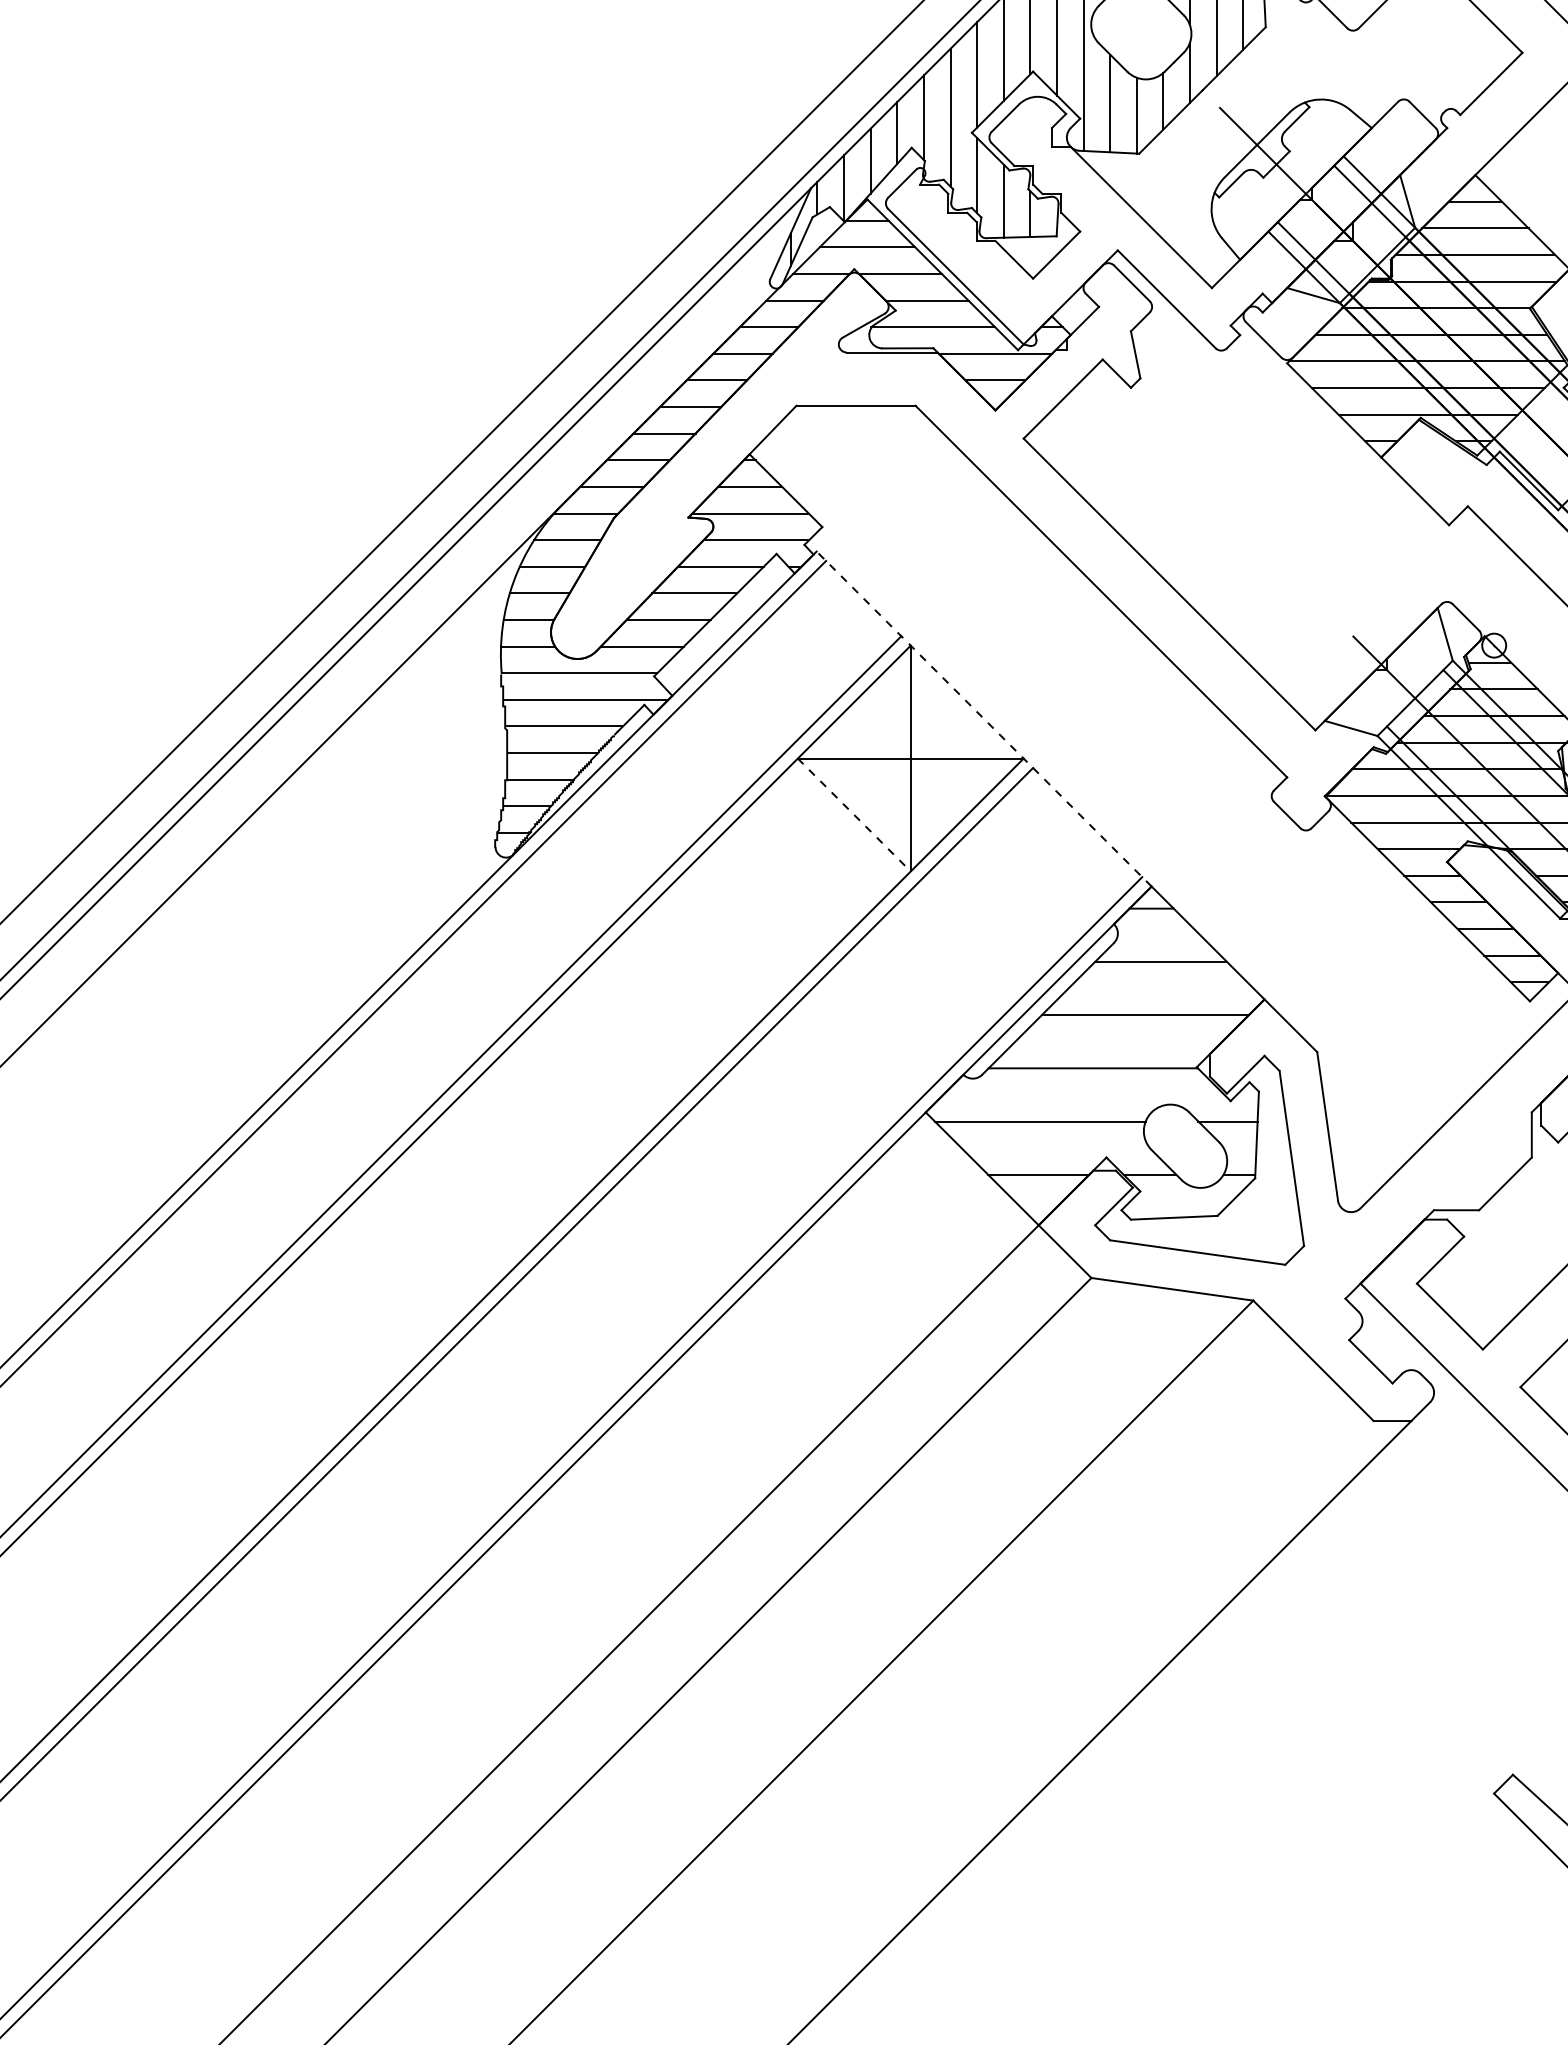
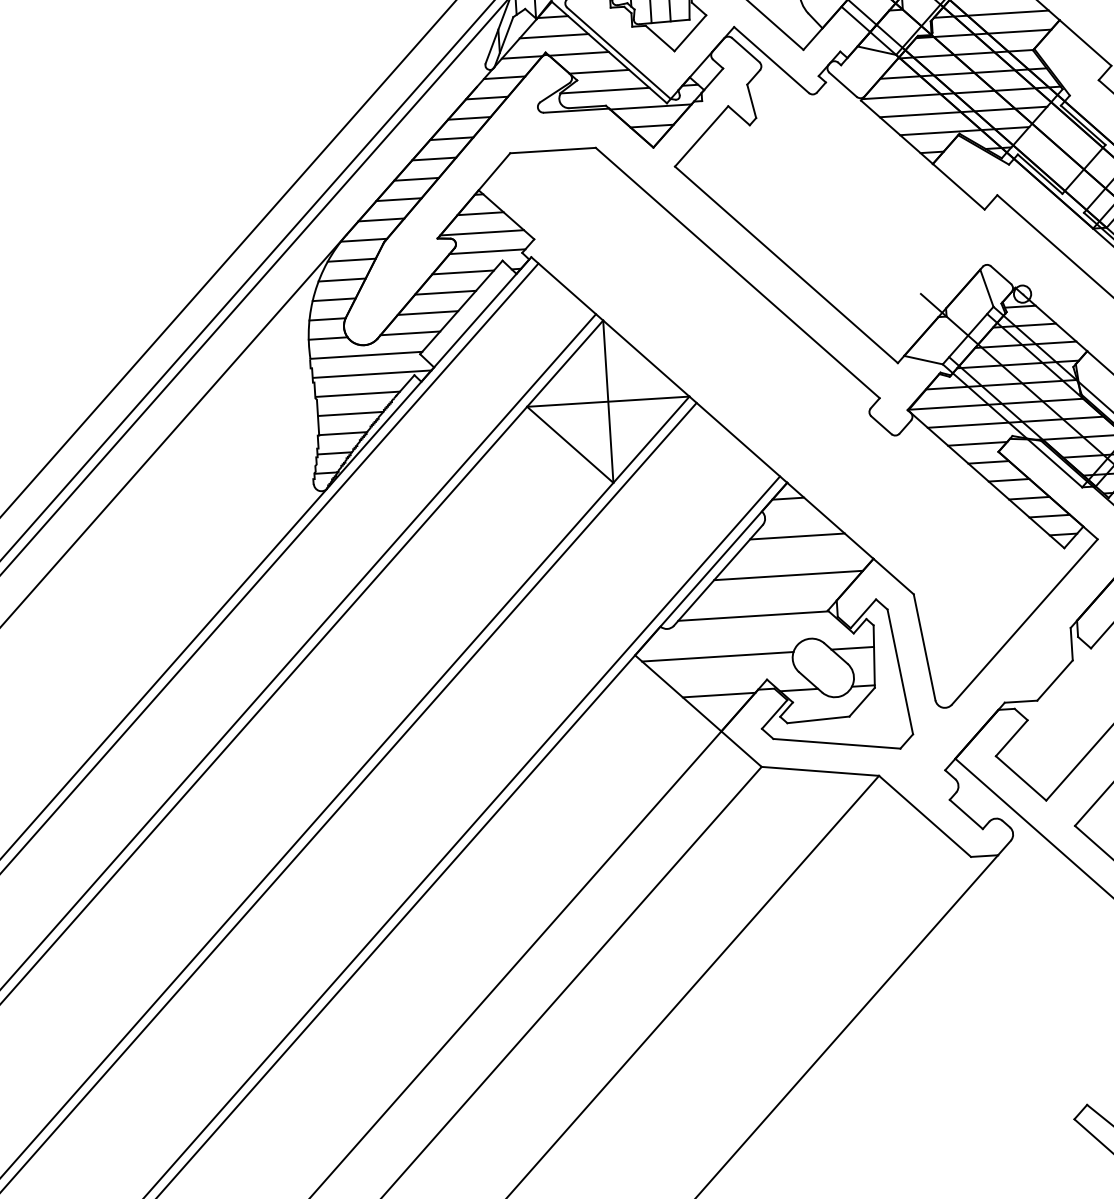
line: (984, 719) -> (659, 370), dashed -> solid
line: (854, 815) -> (570, 445), dashed -> solid

